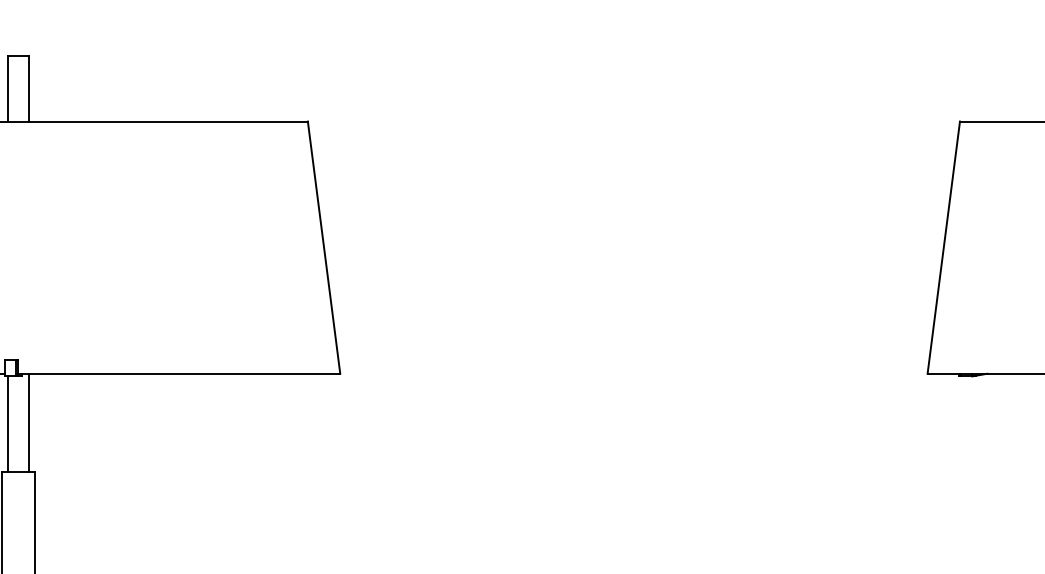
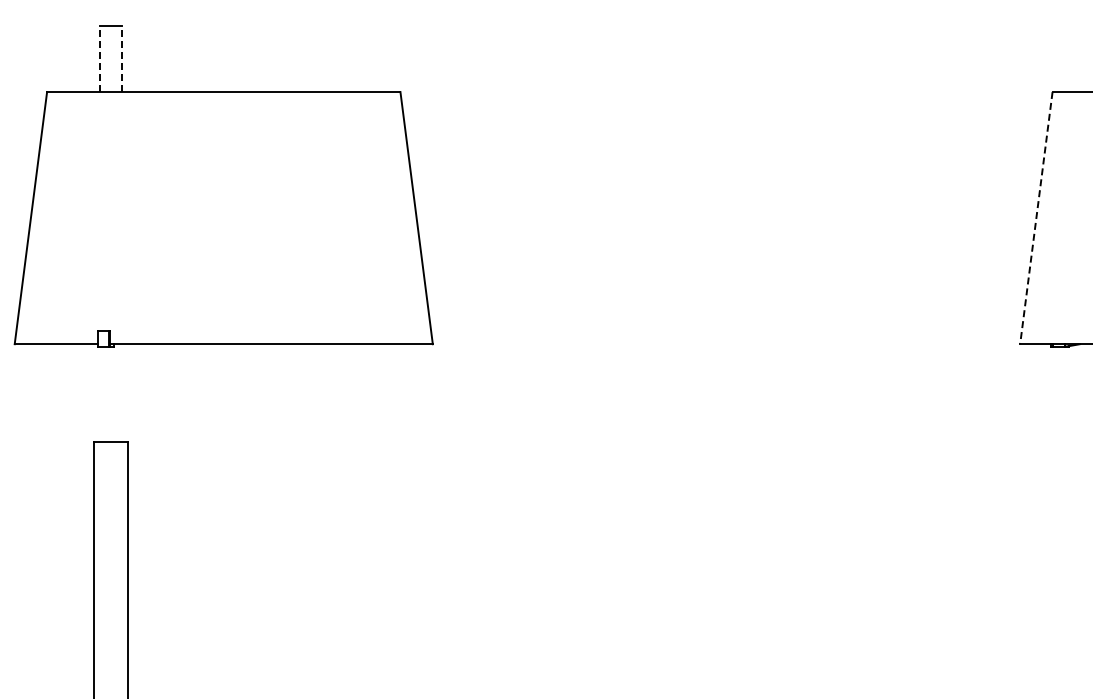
line: (7, 89) -> (100, 59), solid -> dashed
line: (28, 89) -> (121, 59), solid -> dashed
line: (943, 248) -> (1036, 218), solid -> dashed
line: (28, 423) -> (121, 393), removed
line: (7, 424) -> (100, 394), removed

